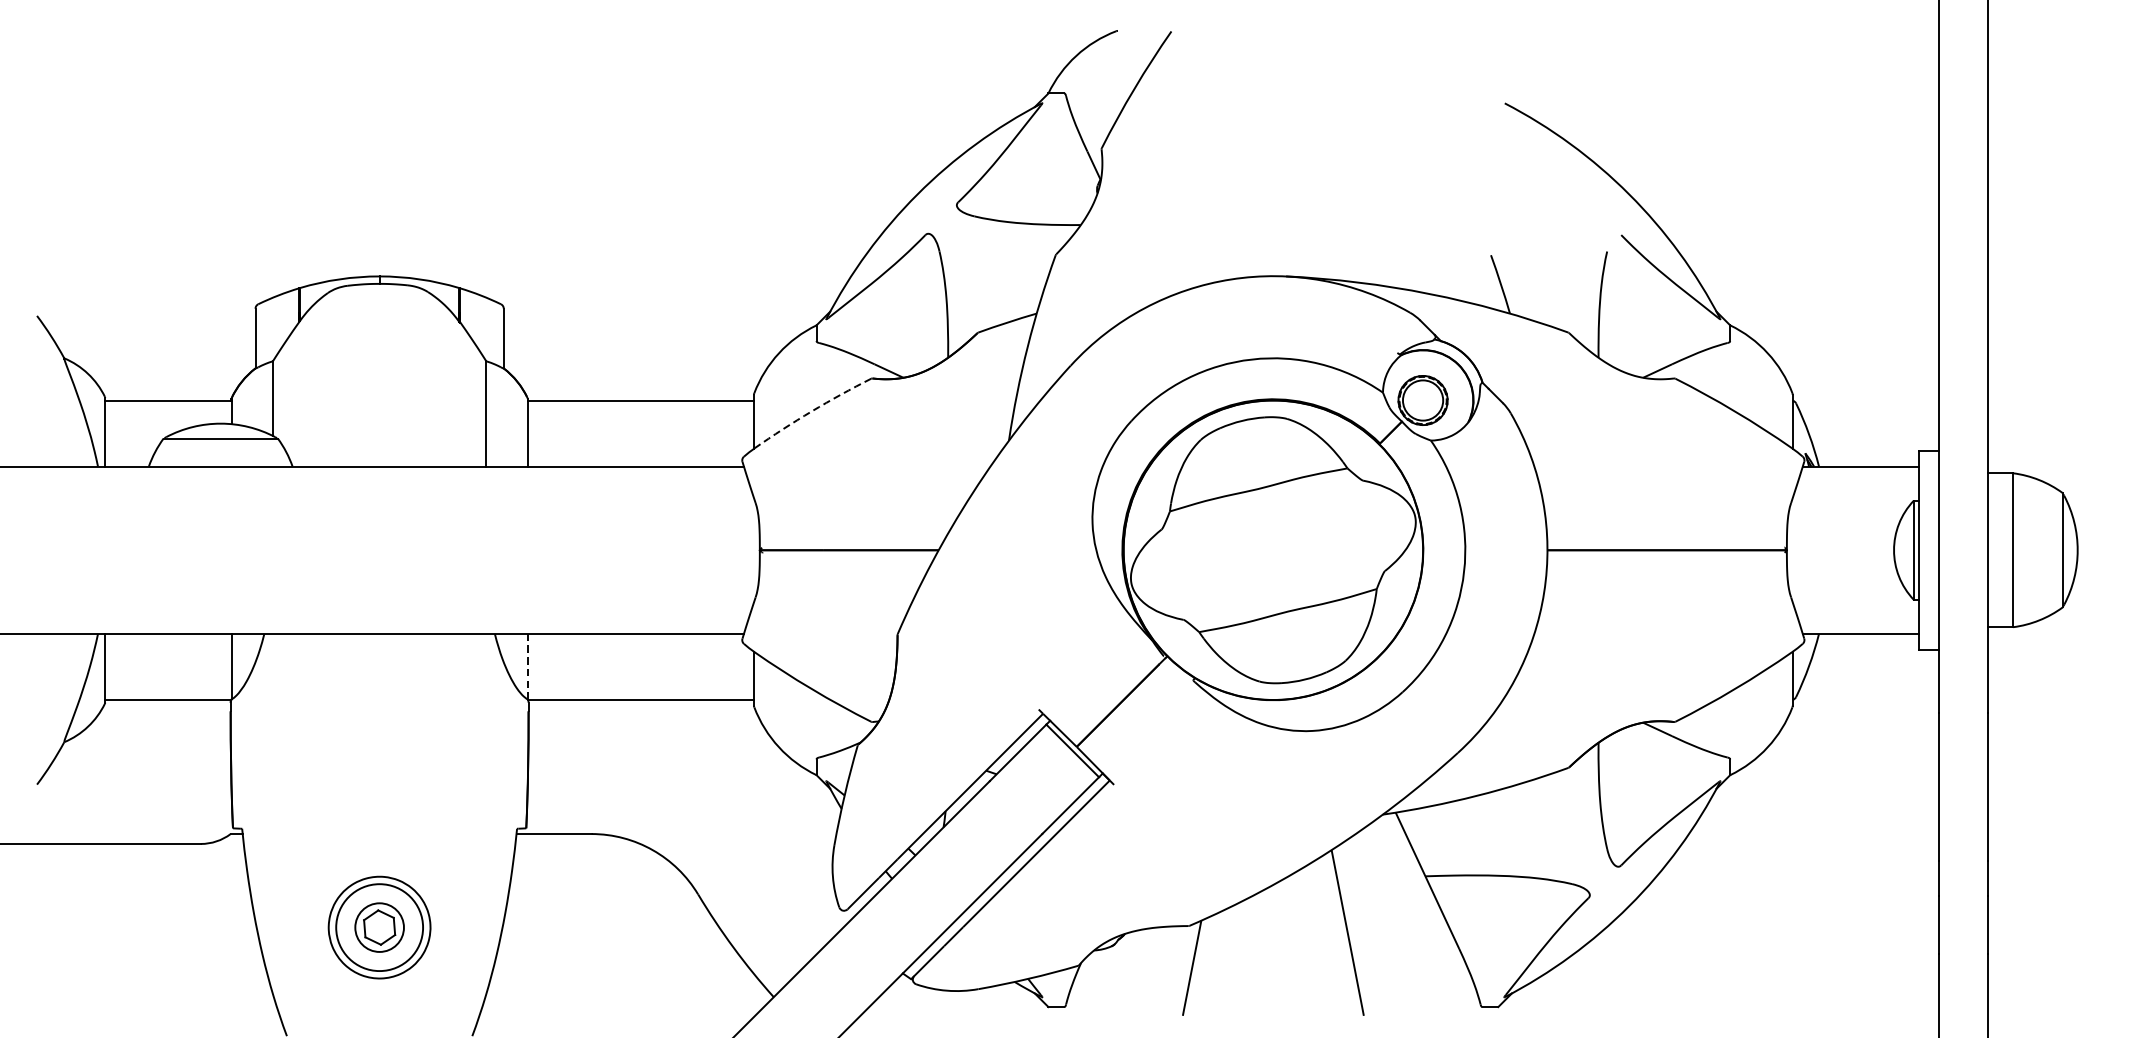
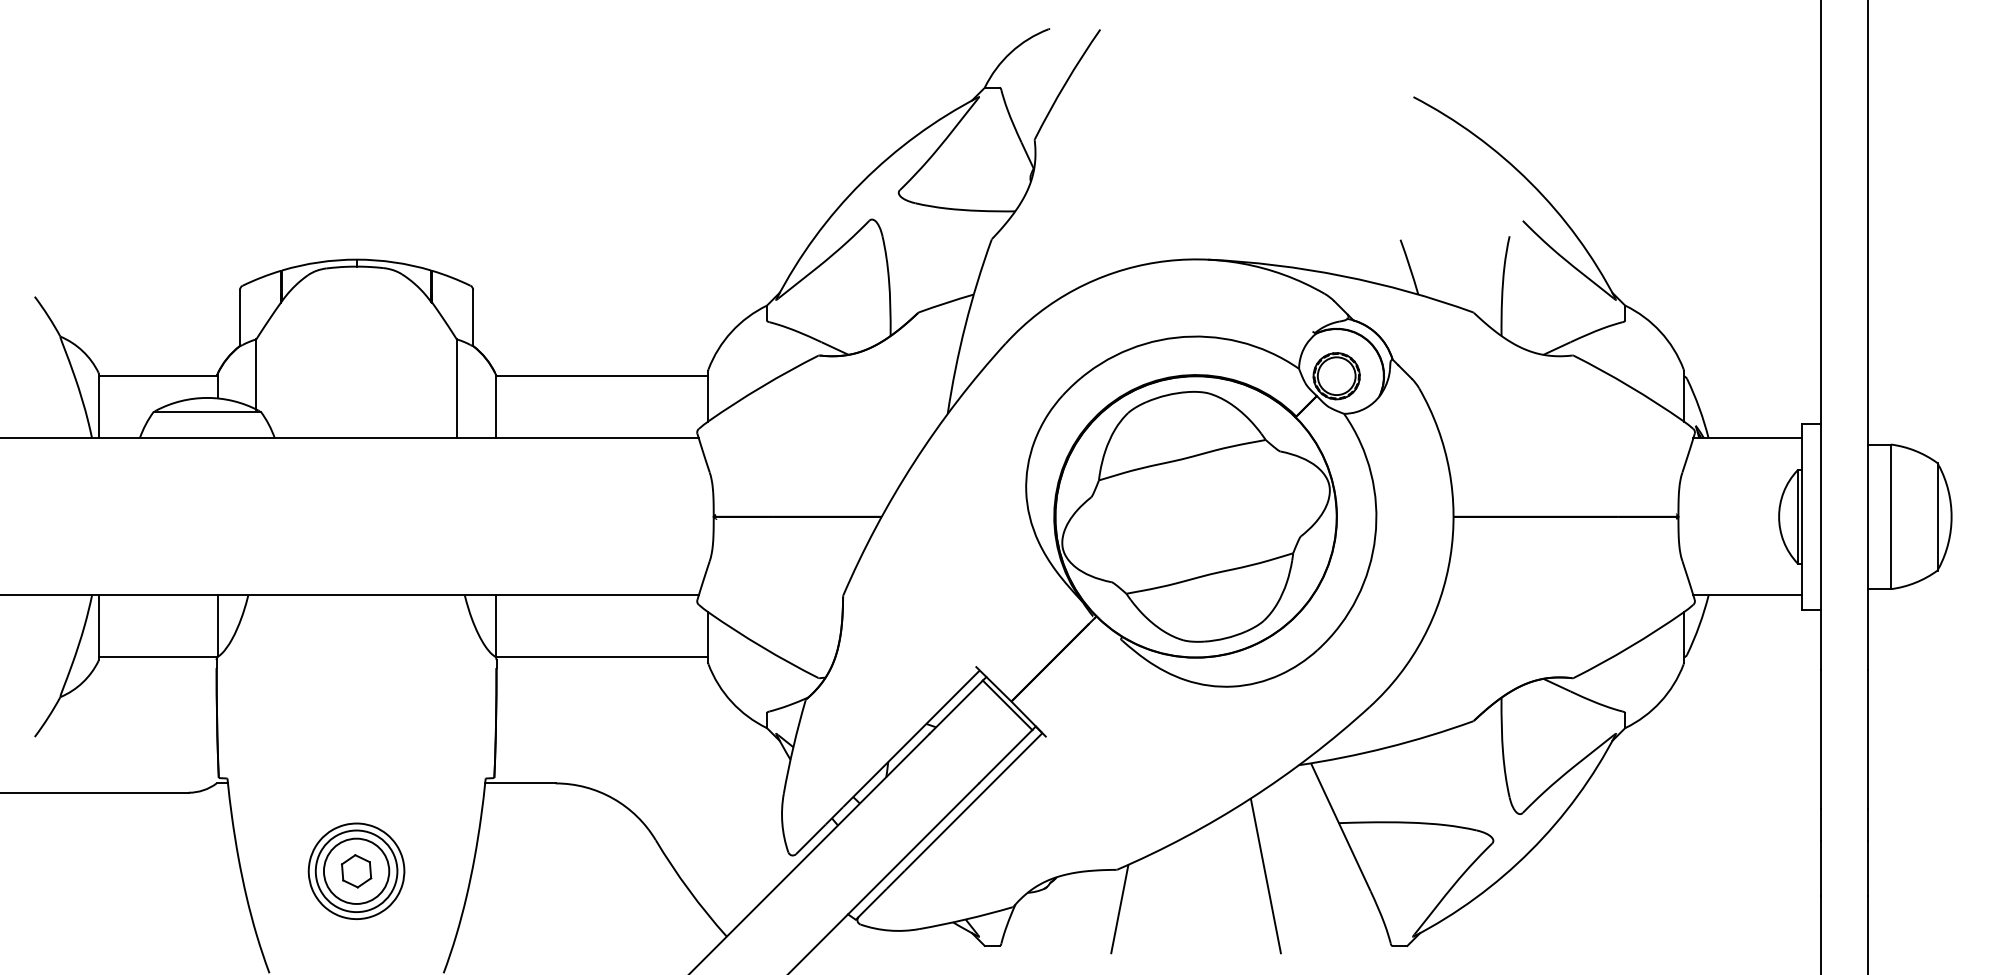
arc: (811, 411) -> (762, 386), dashed -> solid
line: (528, 666) -> (496, 626), dashed -> solid
circle: (379, 926) -> (356, 870), size x1.43

